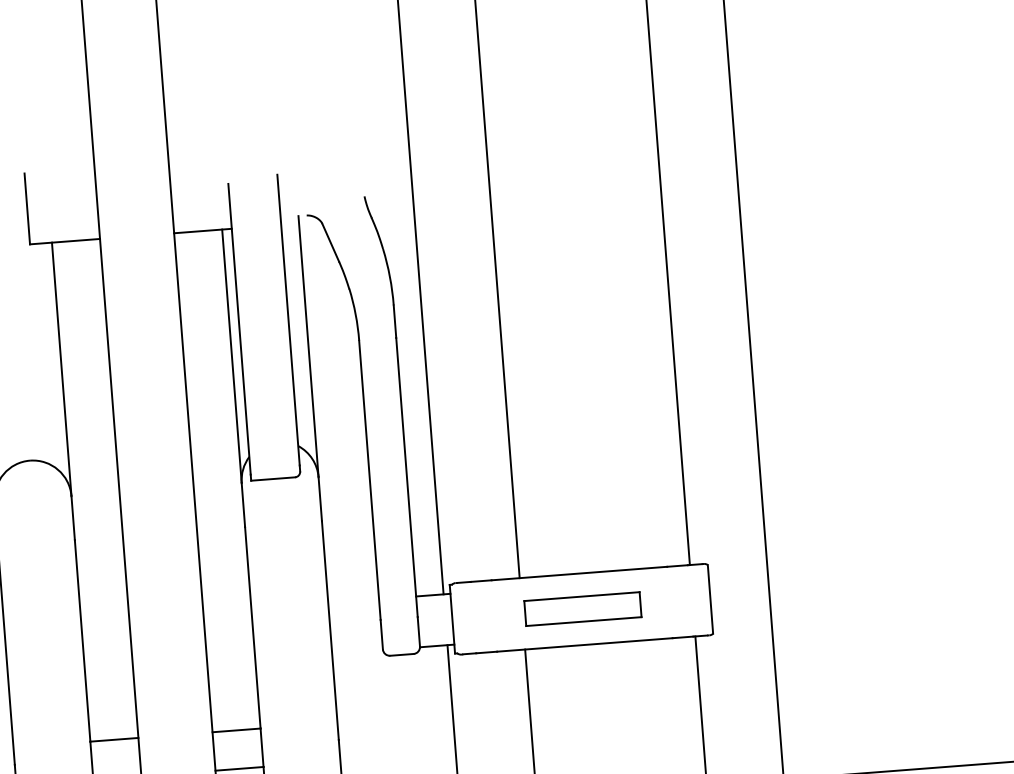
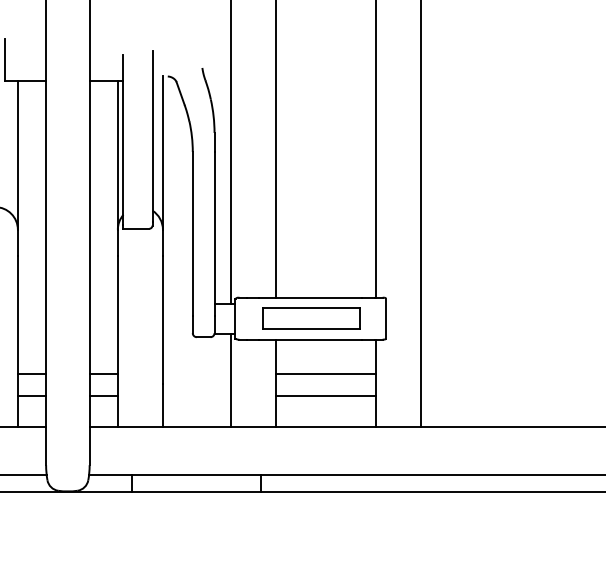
part: (583, 608) -> (311, 318), size x1.43
line: (614, 700) -> (325, 373), added
line: (617, 739) -> (325, 396), added

